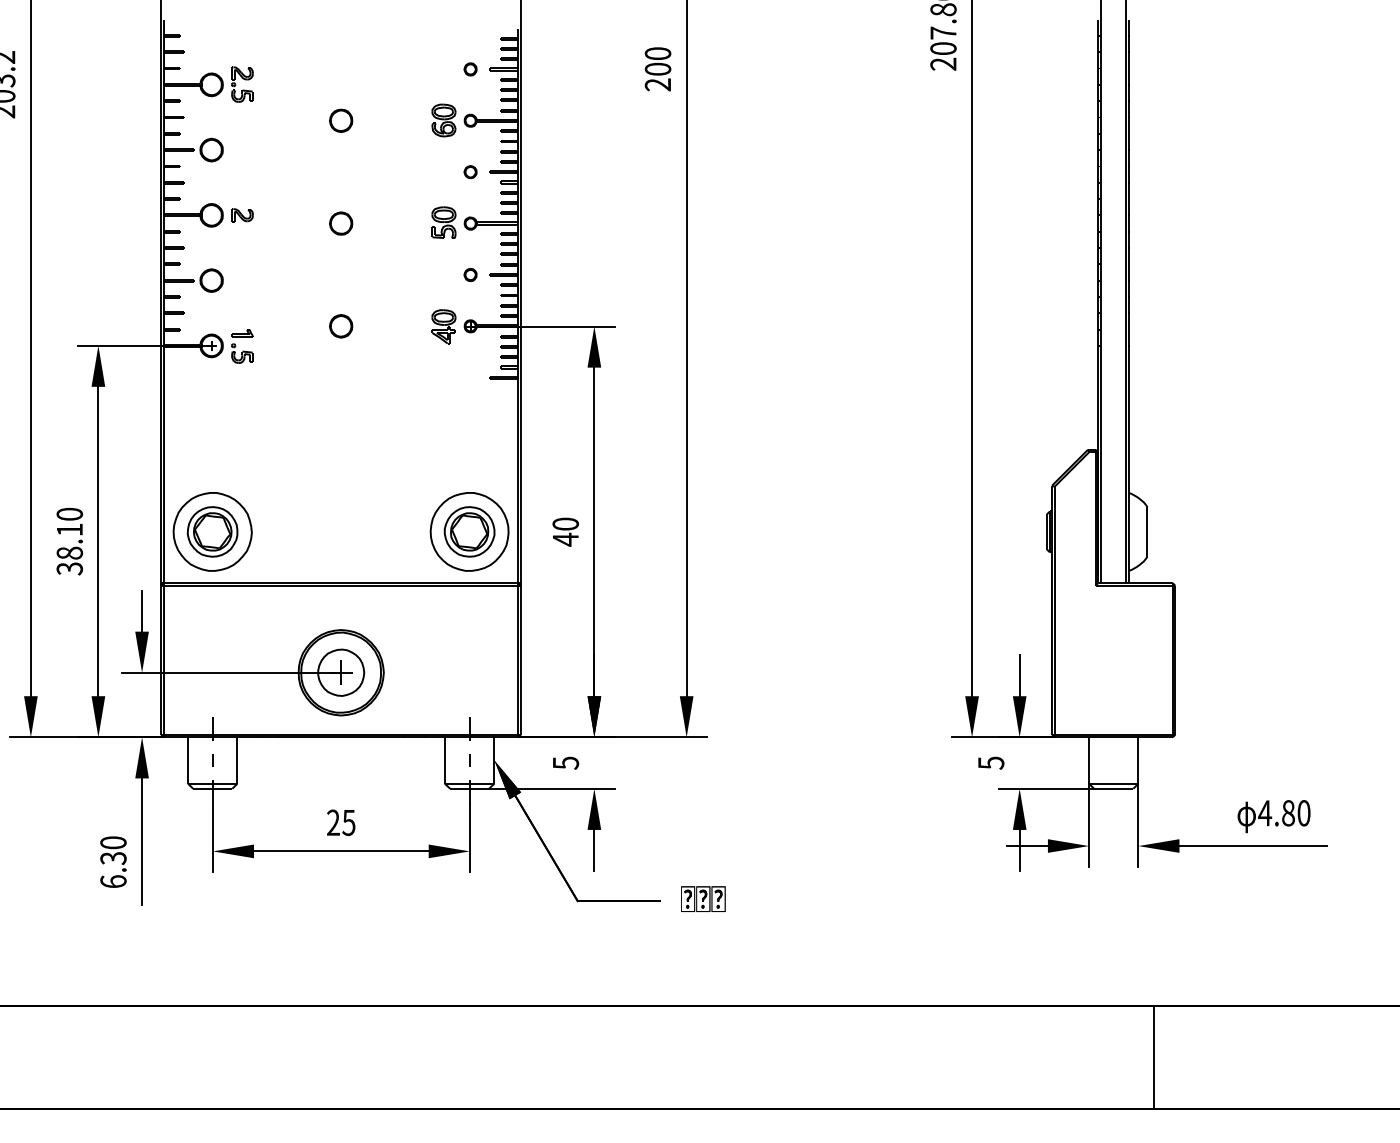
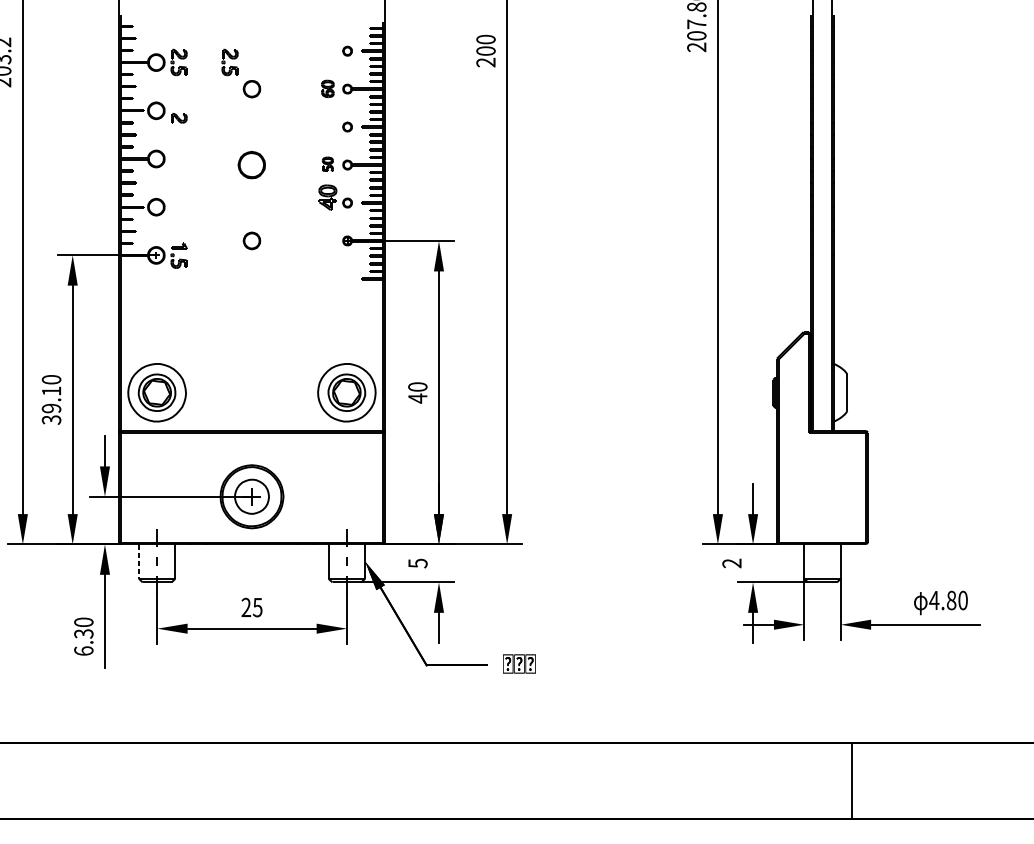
part: (311, 84) -> (230, 62), added
part: (443, 120) -> (327, 88), size x0.7
part: (242, 215) -> (179, 118), moved
part: (443, 222) -> (327, 164), size x0.6
part: (341, 223) -> (252, 165), size x1.6
part: (443, 326) -> (327, 197), moved
text: (69, 552) -> (51, 407), 38.10 -> 39.10
line: (188, 761) -> (139, 562), solid -> dashed
text: (991, 762) -> (732, 563), 5 -> 2

